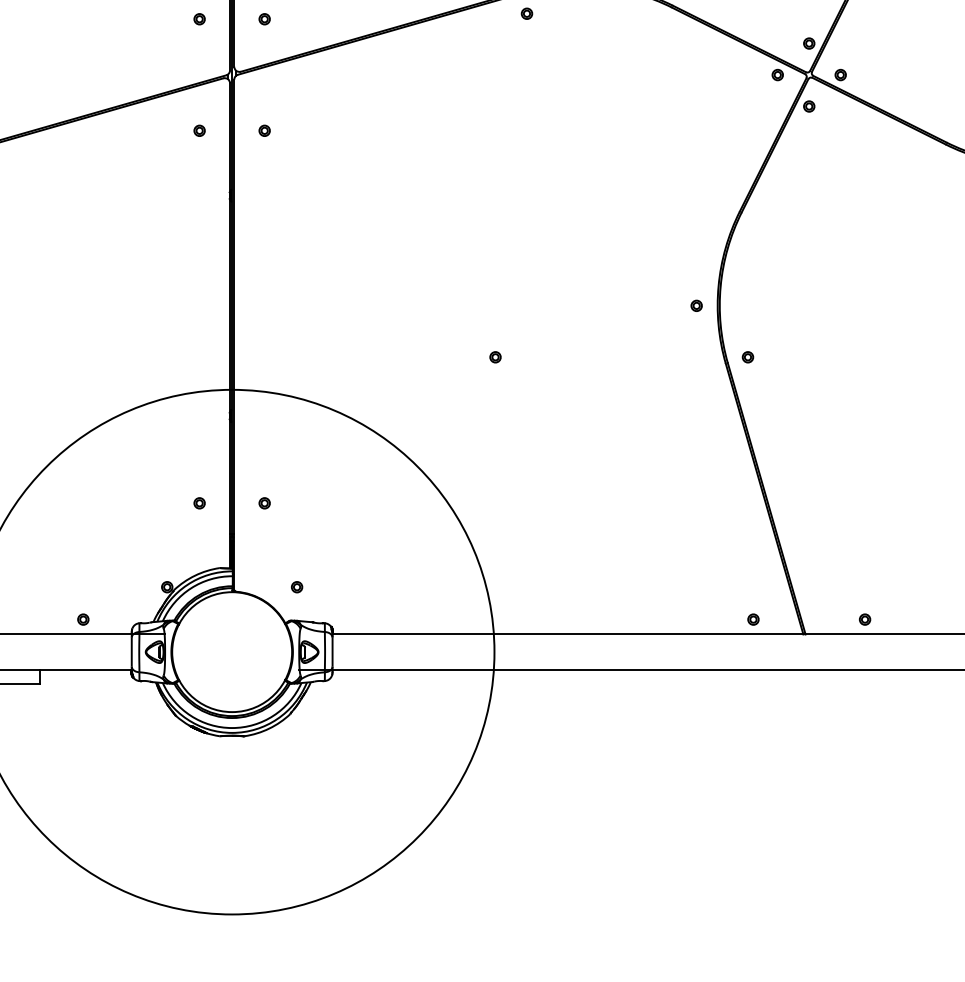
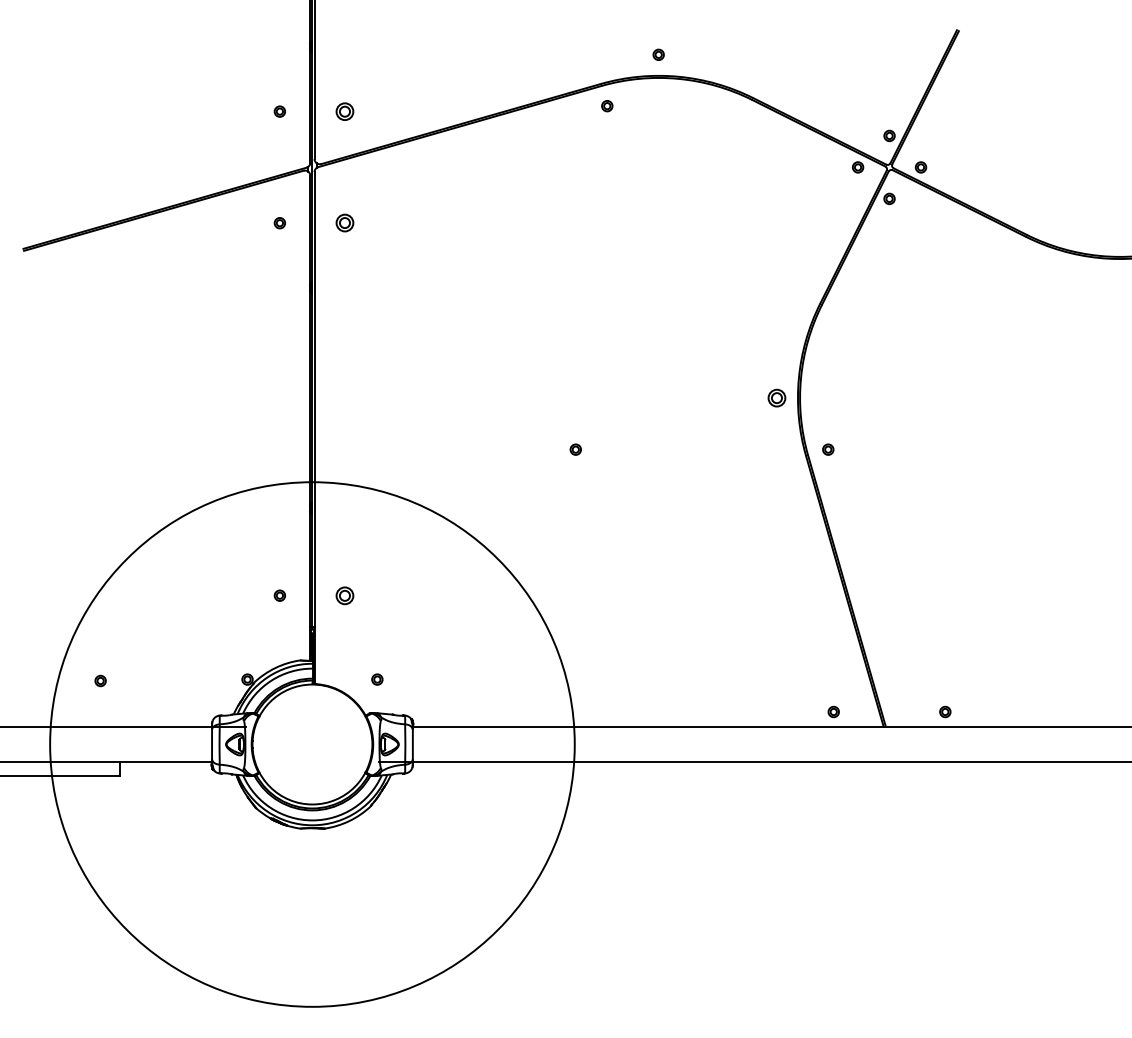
part: (264, 19) -> (344, 111), size x1.6
part: (264, 131) -> (344, 223), size x1.6
part: (696, 306) -> (776, 398), size x1.6
part: (264, 503) -> (344, 595), size x1.6
part: (83, 619) -> (100, 680), moved

